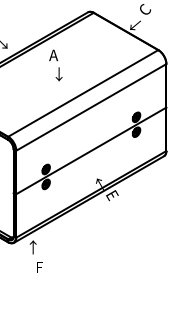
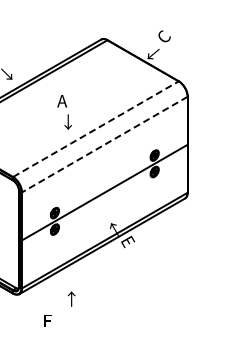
text: (55, 65) -> (64, 112), moved
line: (82, 93) -> (95, 129), solid -> dashed
line: (91, 107) -> (104, 144), solid -> dashed
text: (33, 246) -> (71, 298), moved

